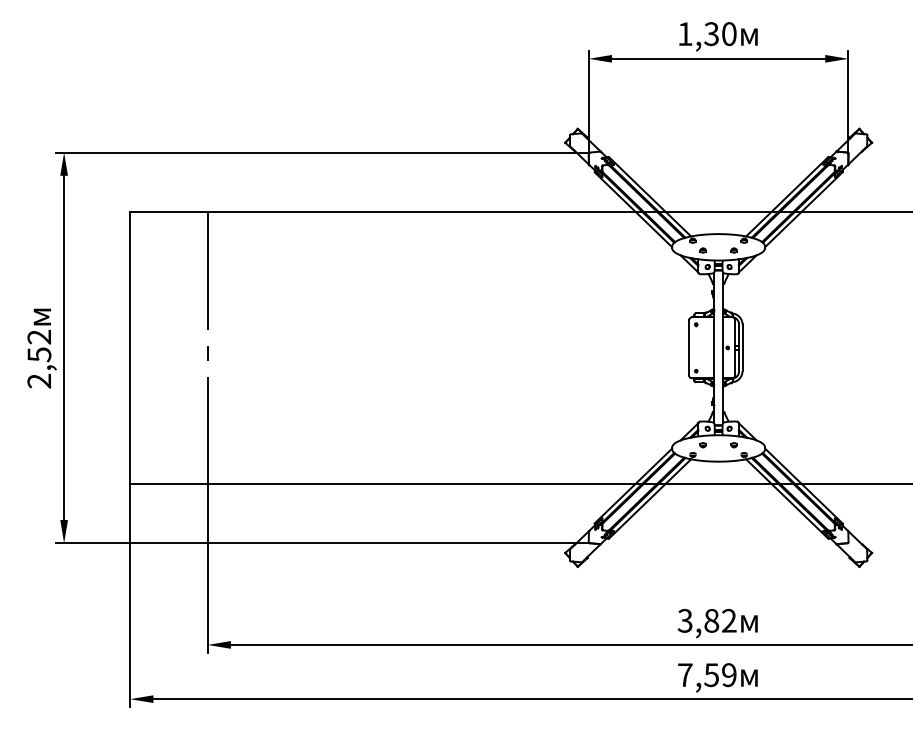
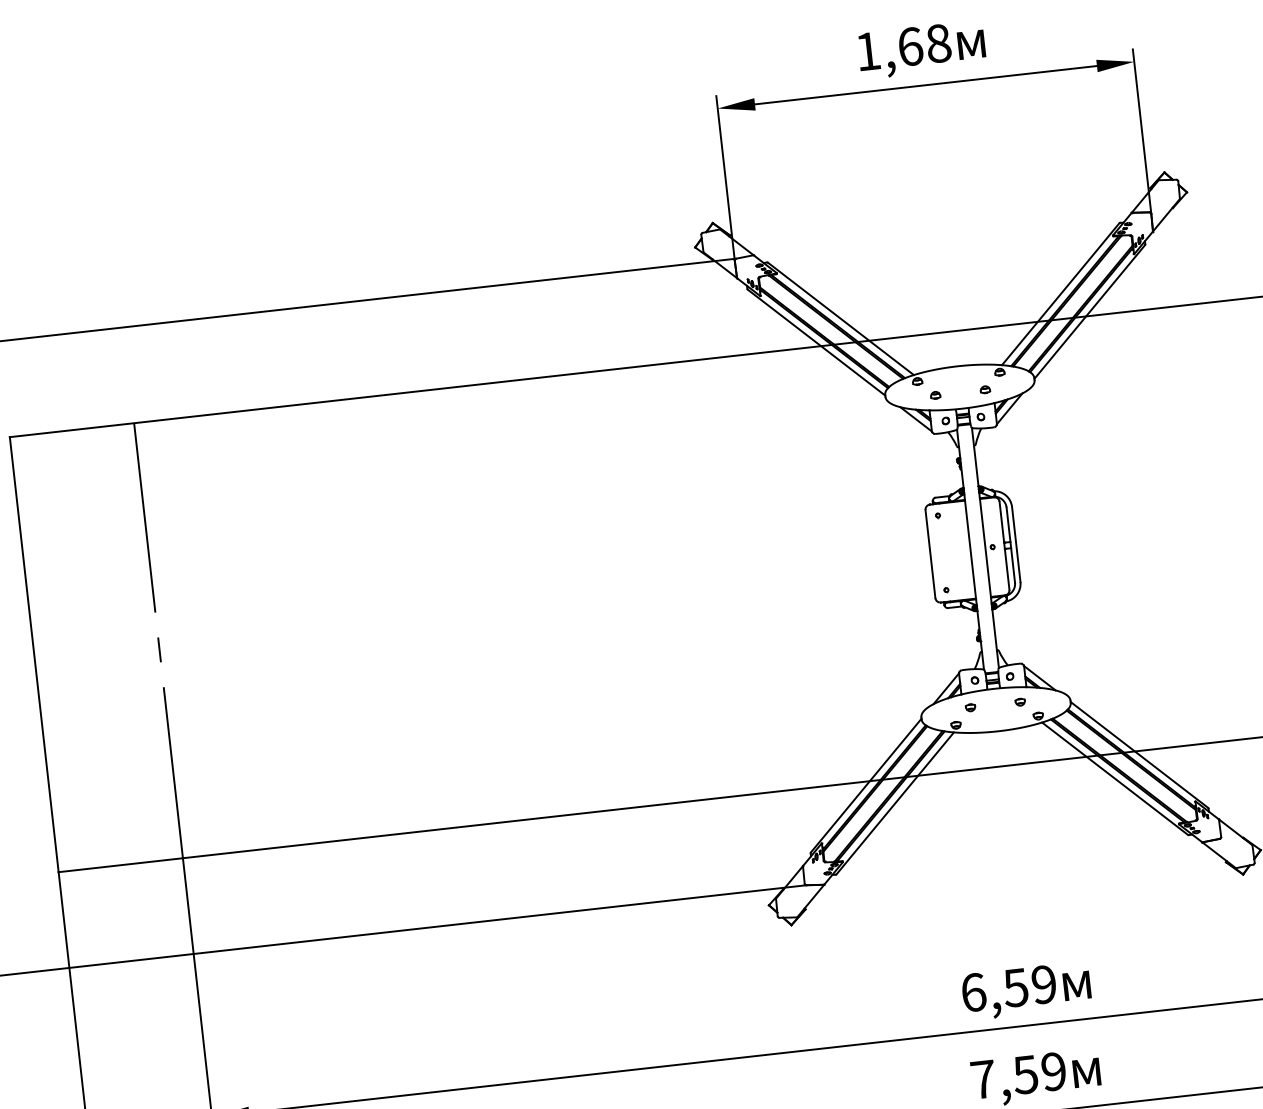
text: (720, 34) -> (924, 45), 1,30 -> 1,68
text: (706, 620) -> (1007, 988), 3,82 -> 6,59

